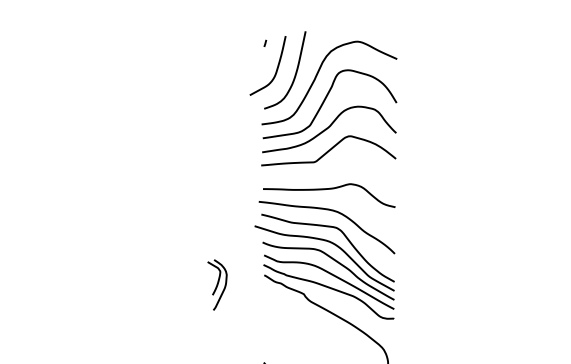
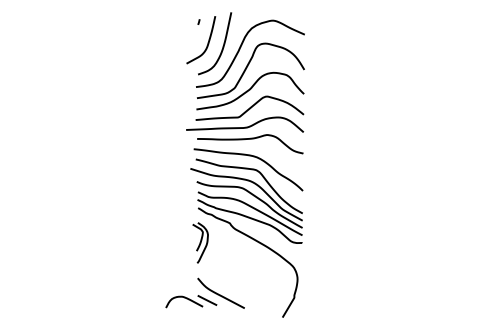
curve: (323, 173) -> (245, 126), added
part: (217, 284) -> (200, 242), moved

